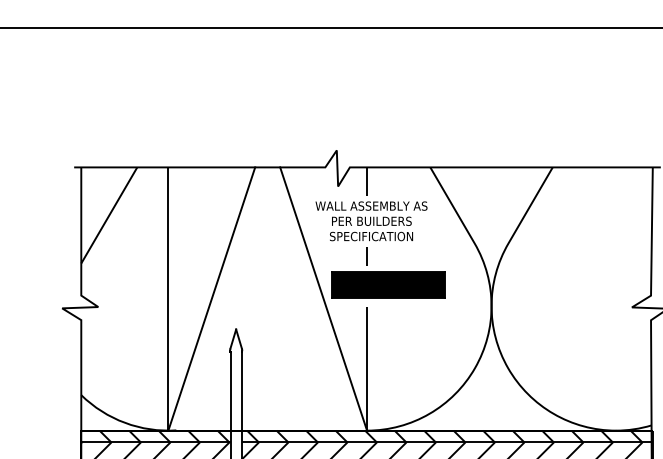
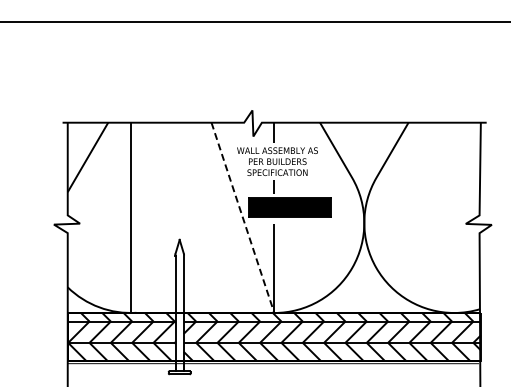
line: (210, 298) -> (161, 217), removed
line: (324, 299) -> (243, 218), solid -> dashed

